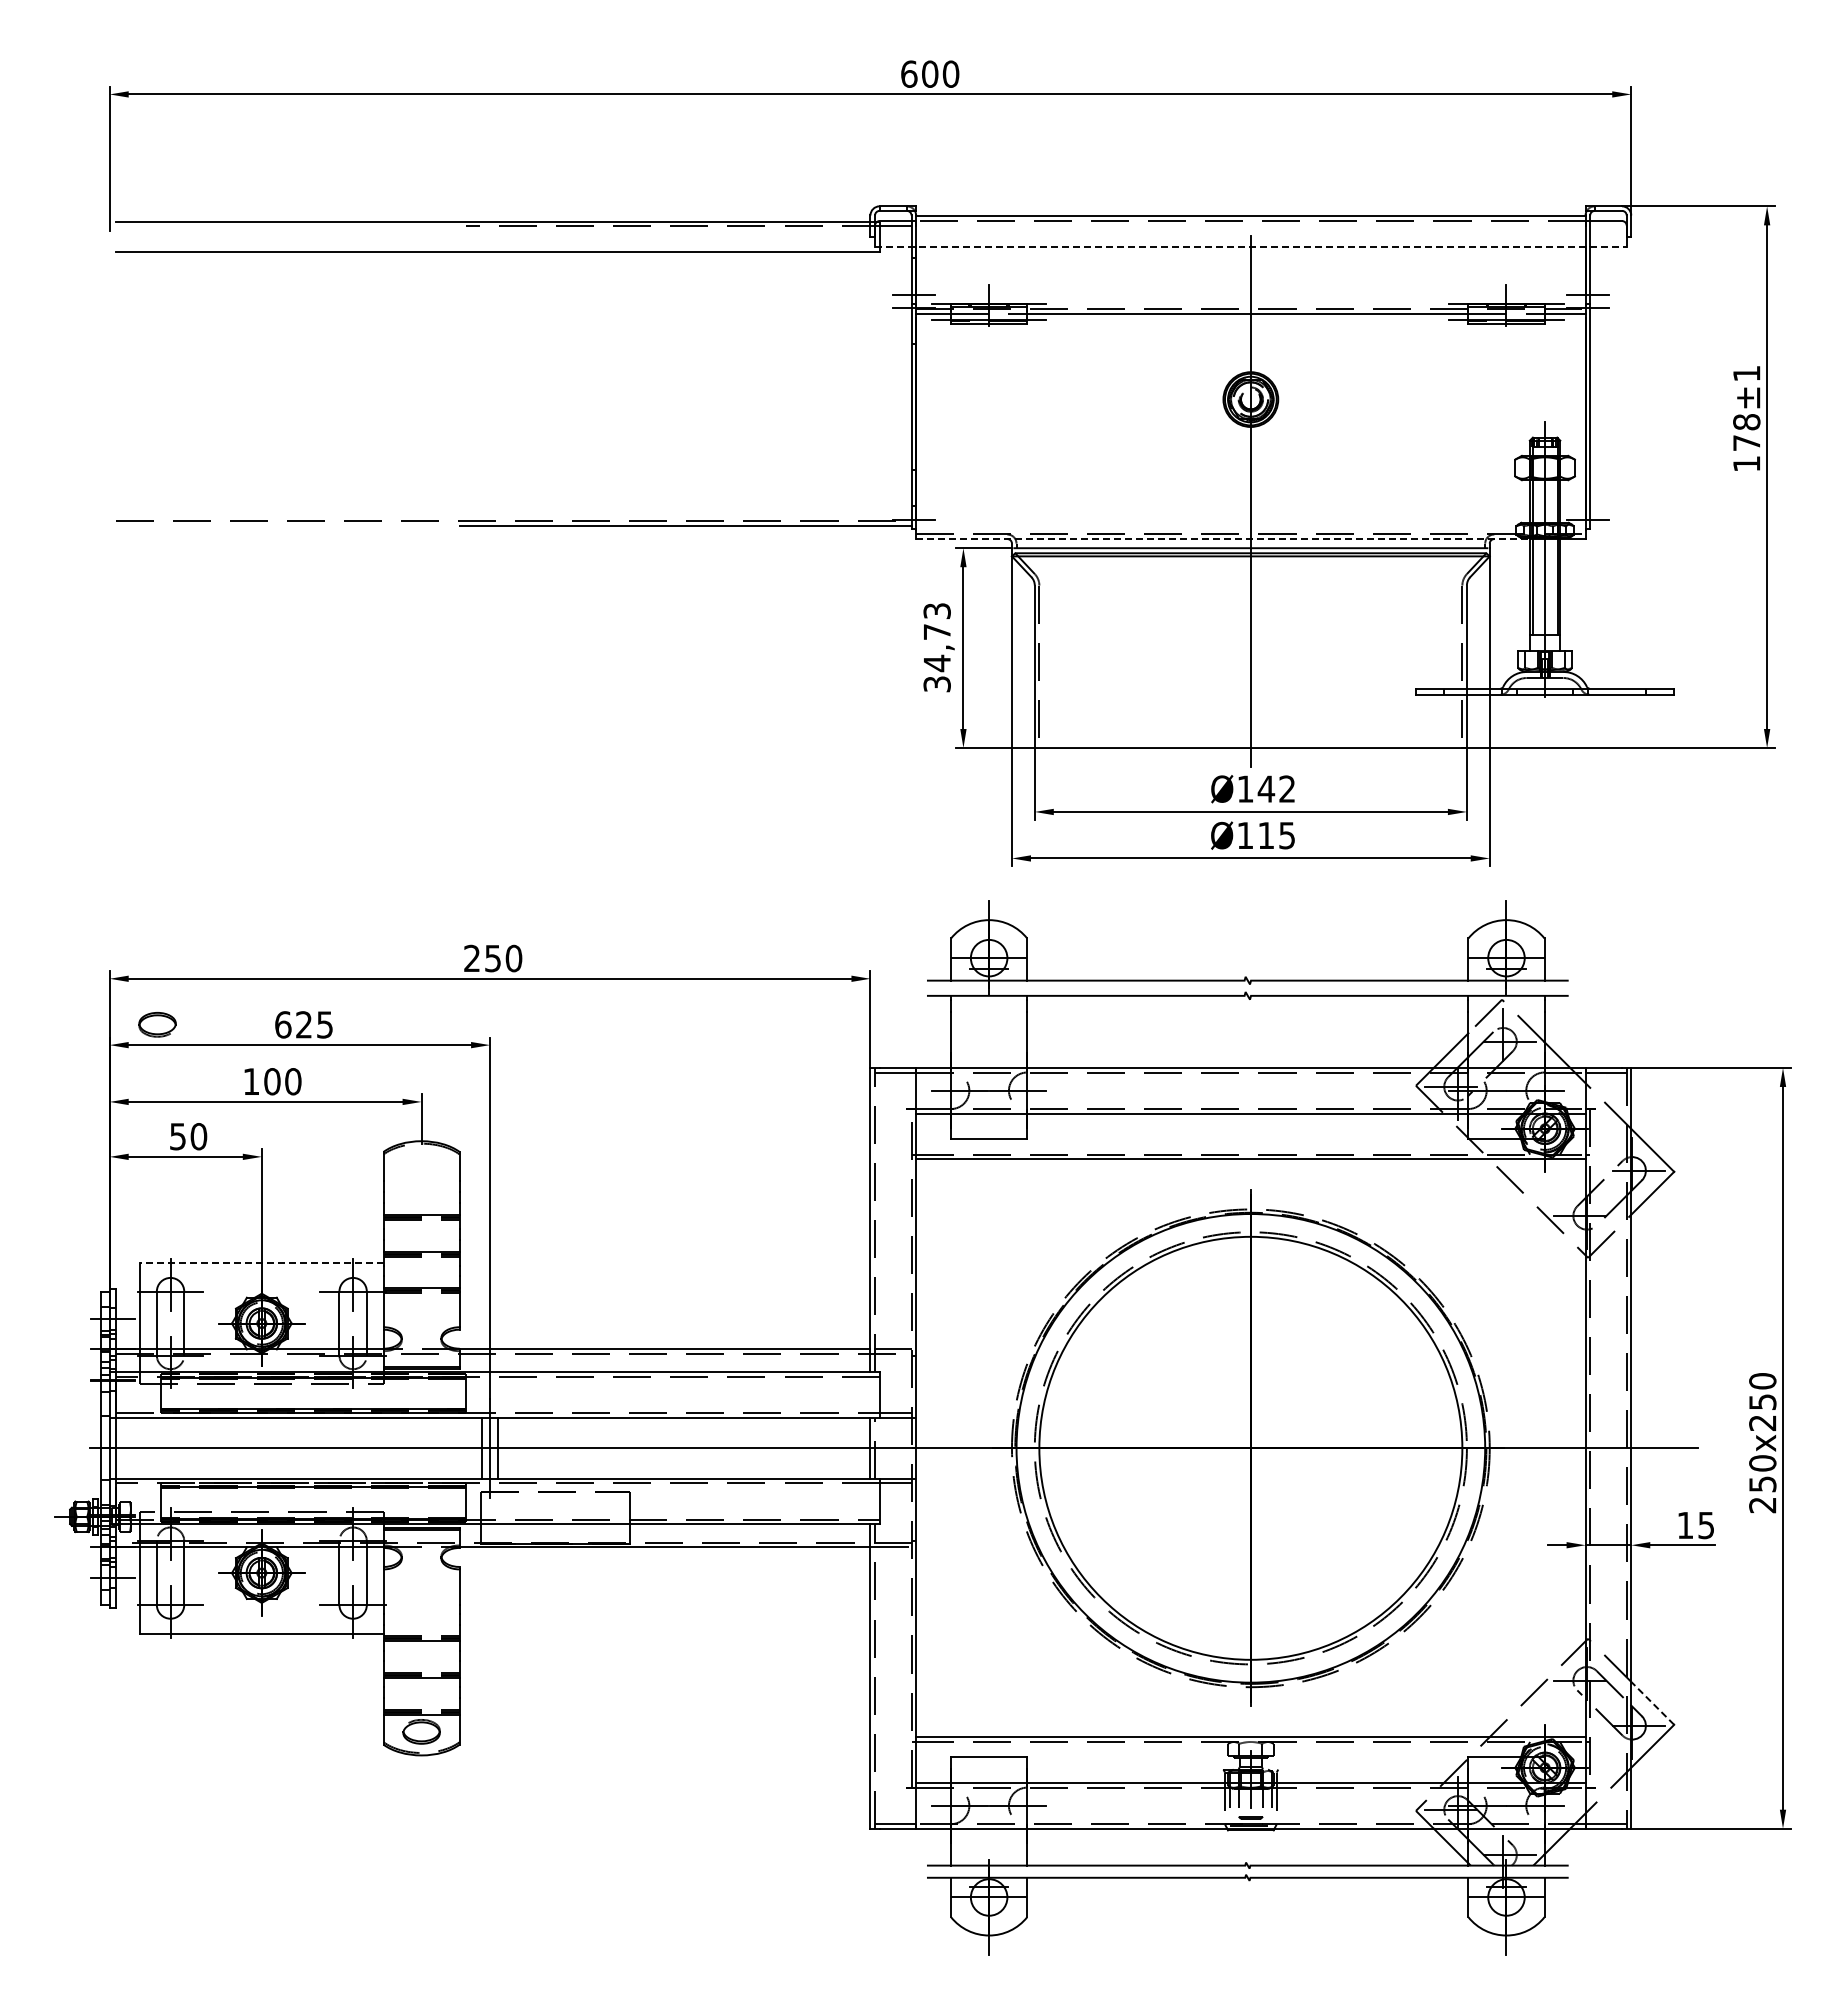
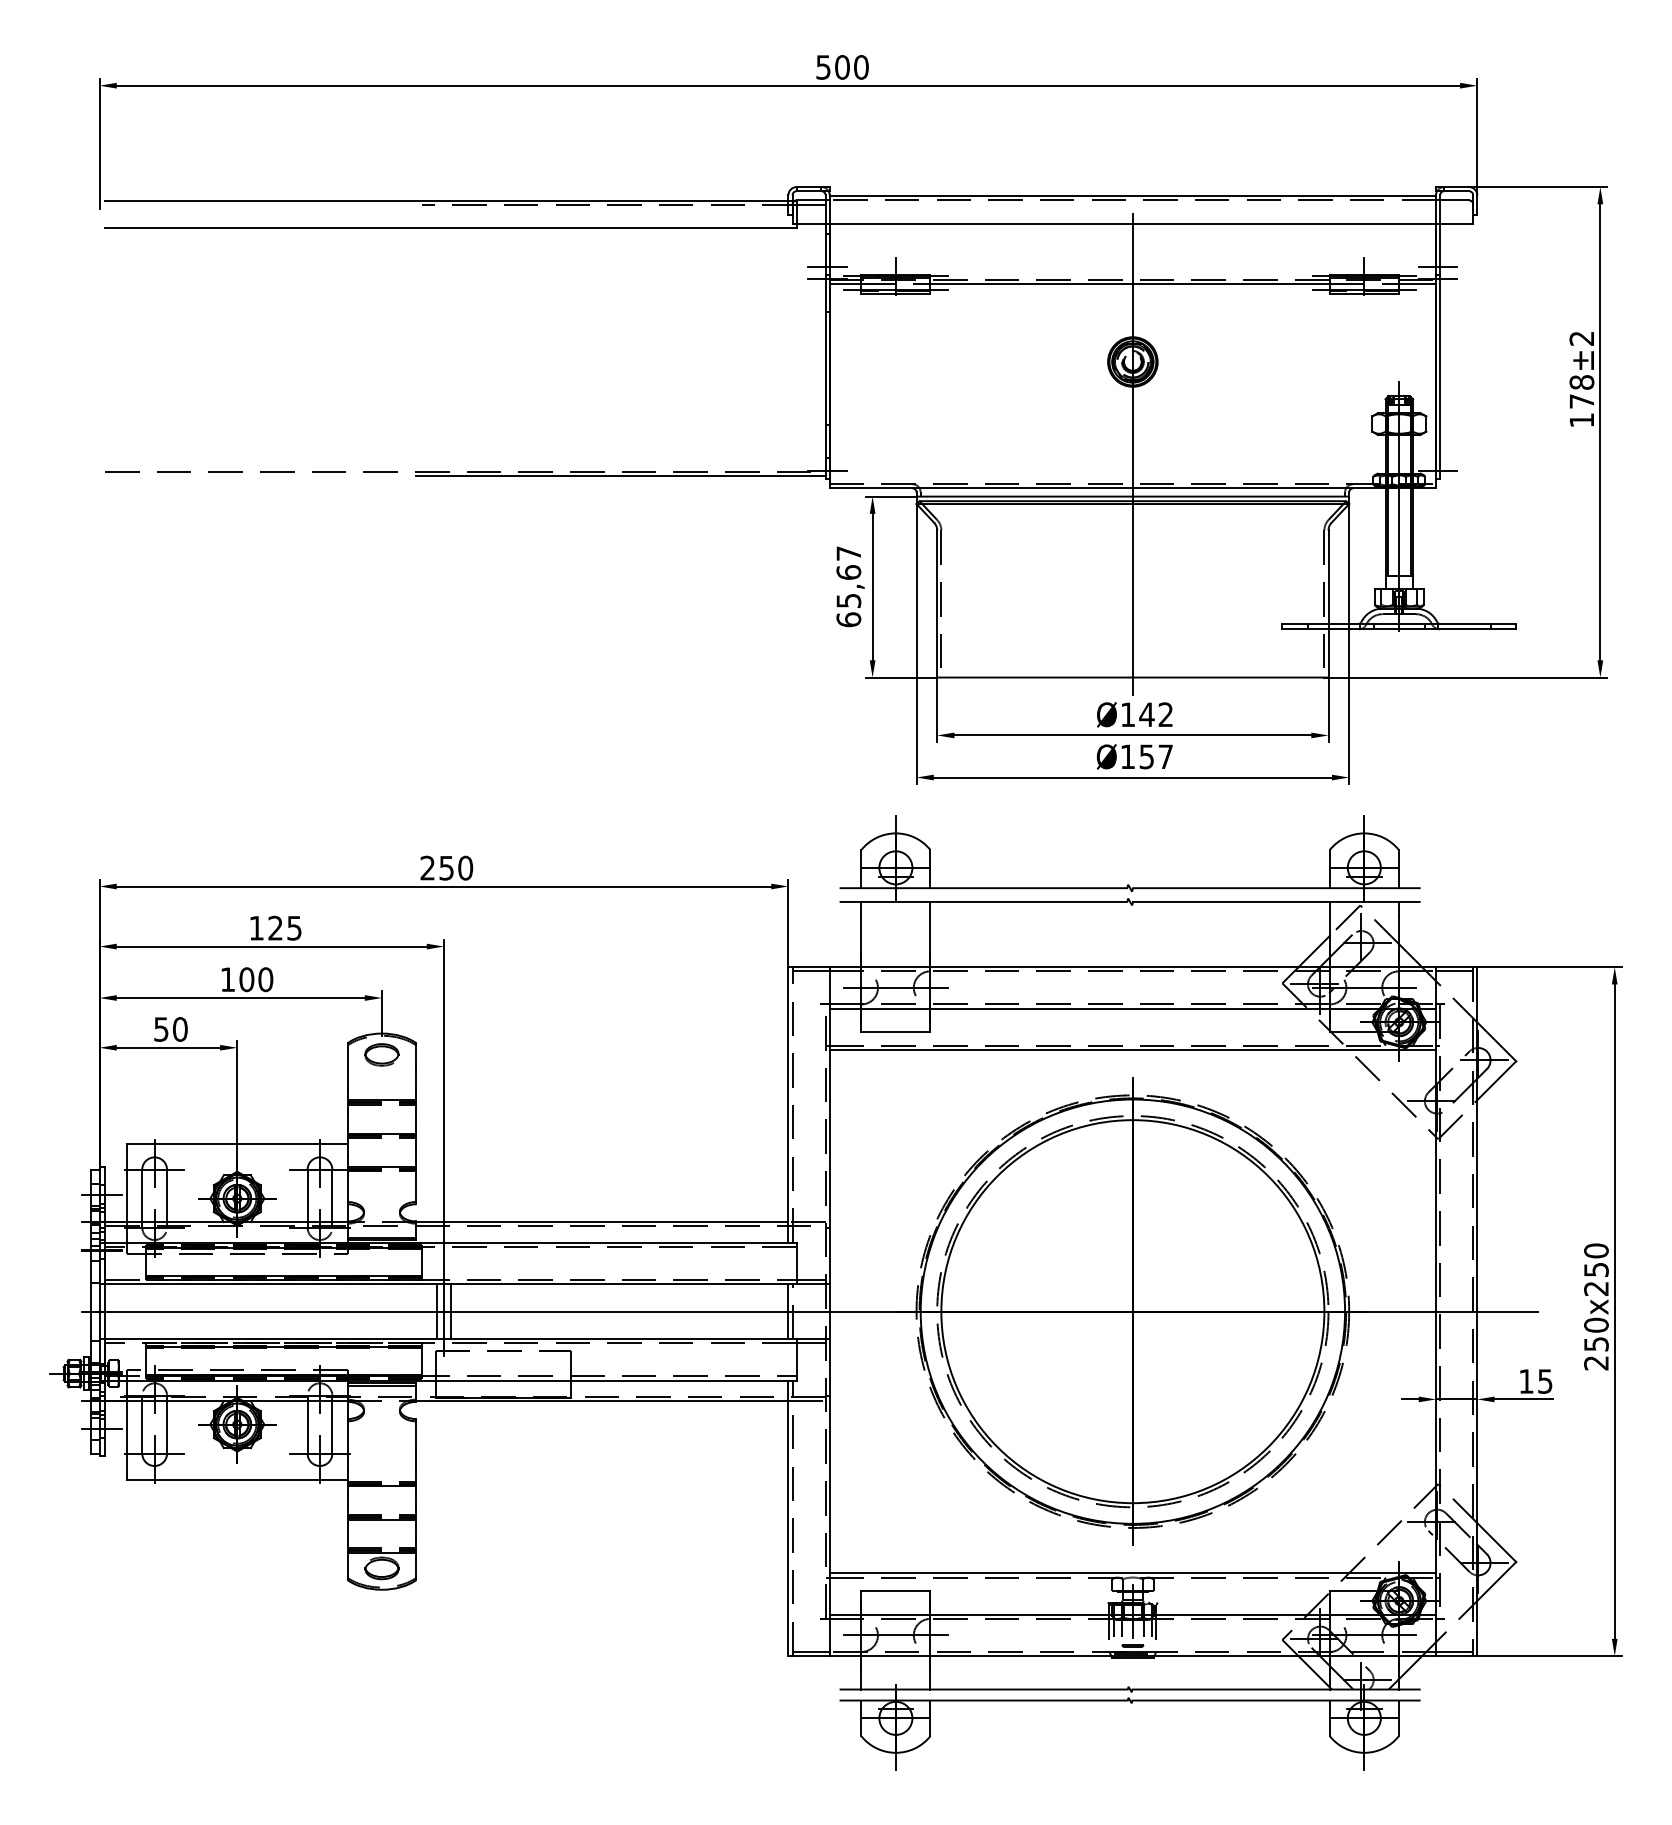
text: (909, 73) -> (823, 66), 600 -> 500
line: (1250, 246) -> (1132, 223), dashed -> solid
text: (1746, 373) -> (1581, 338), ±1 -> ±2
line: (1222, 539) -> (1107, 488), dashed -> solid
text: (936, 647) -> (848, 586), 34,73 -> 65,67
text: (1276, 835) -> (1156, 756), 115 -> 157
part: (157, 1024) -> (381, 1054), moved
text: (283, 1024) -> (256, 927), 625 -> 125
line: (261, 1262) -> (237, 1143), dashed -> solid
line: (1652, 1703) -> (1496, 1542), dashed -> solid

